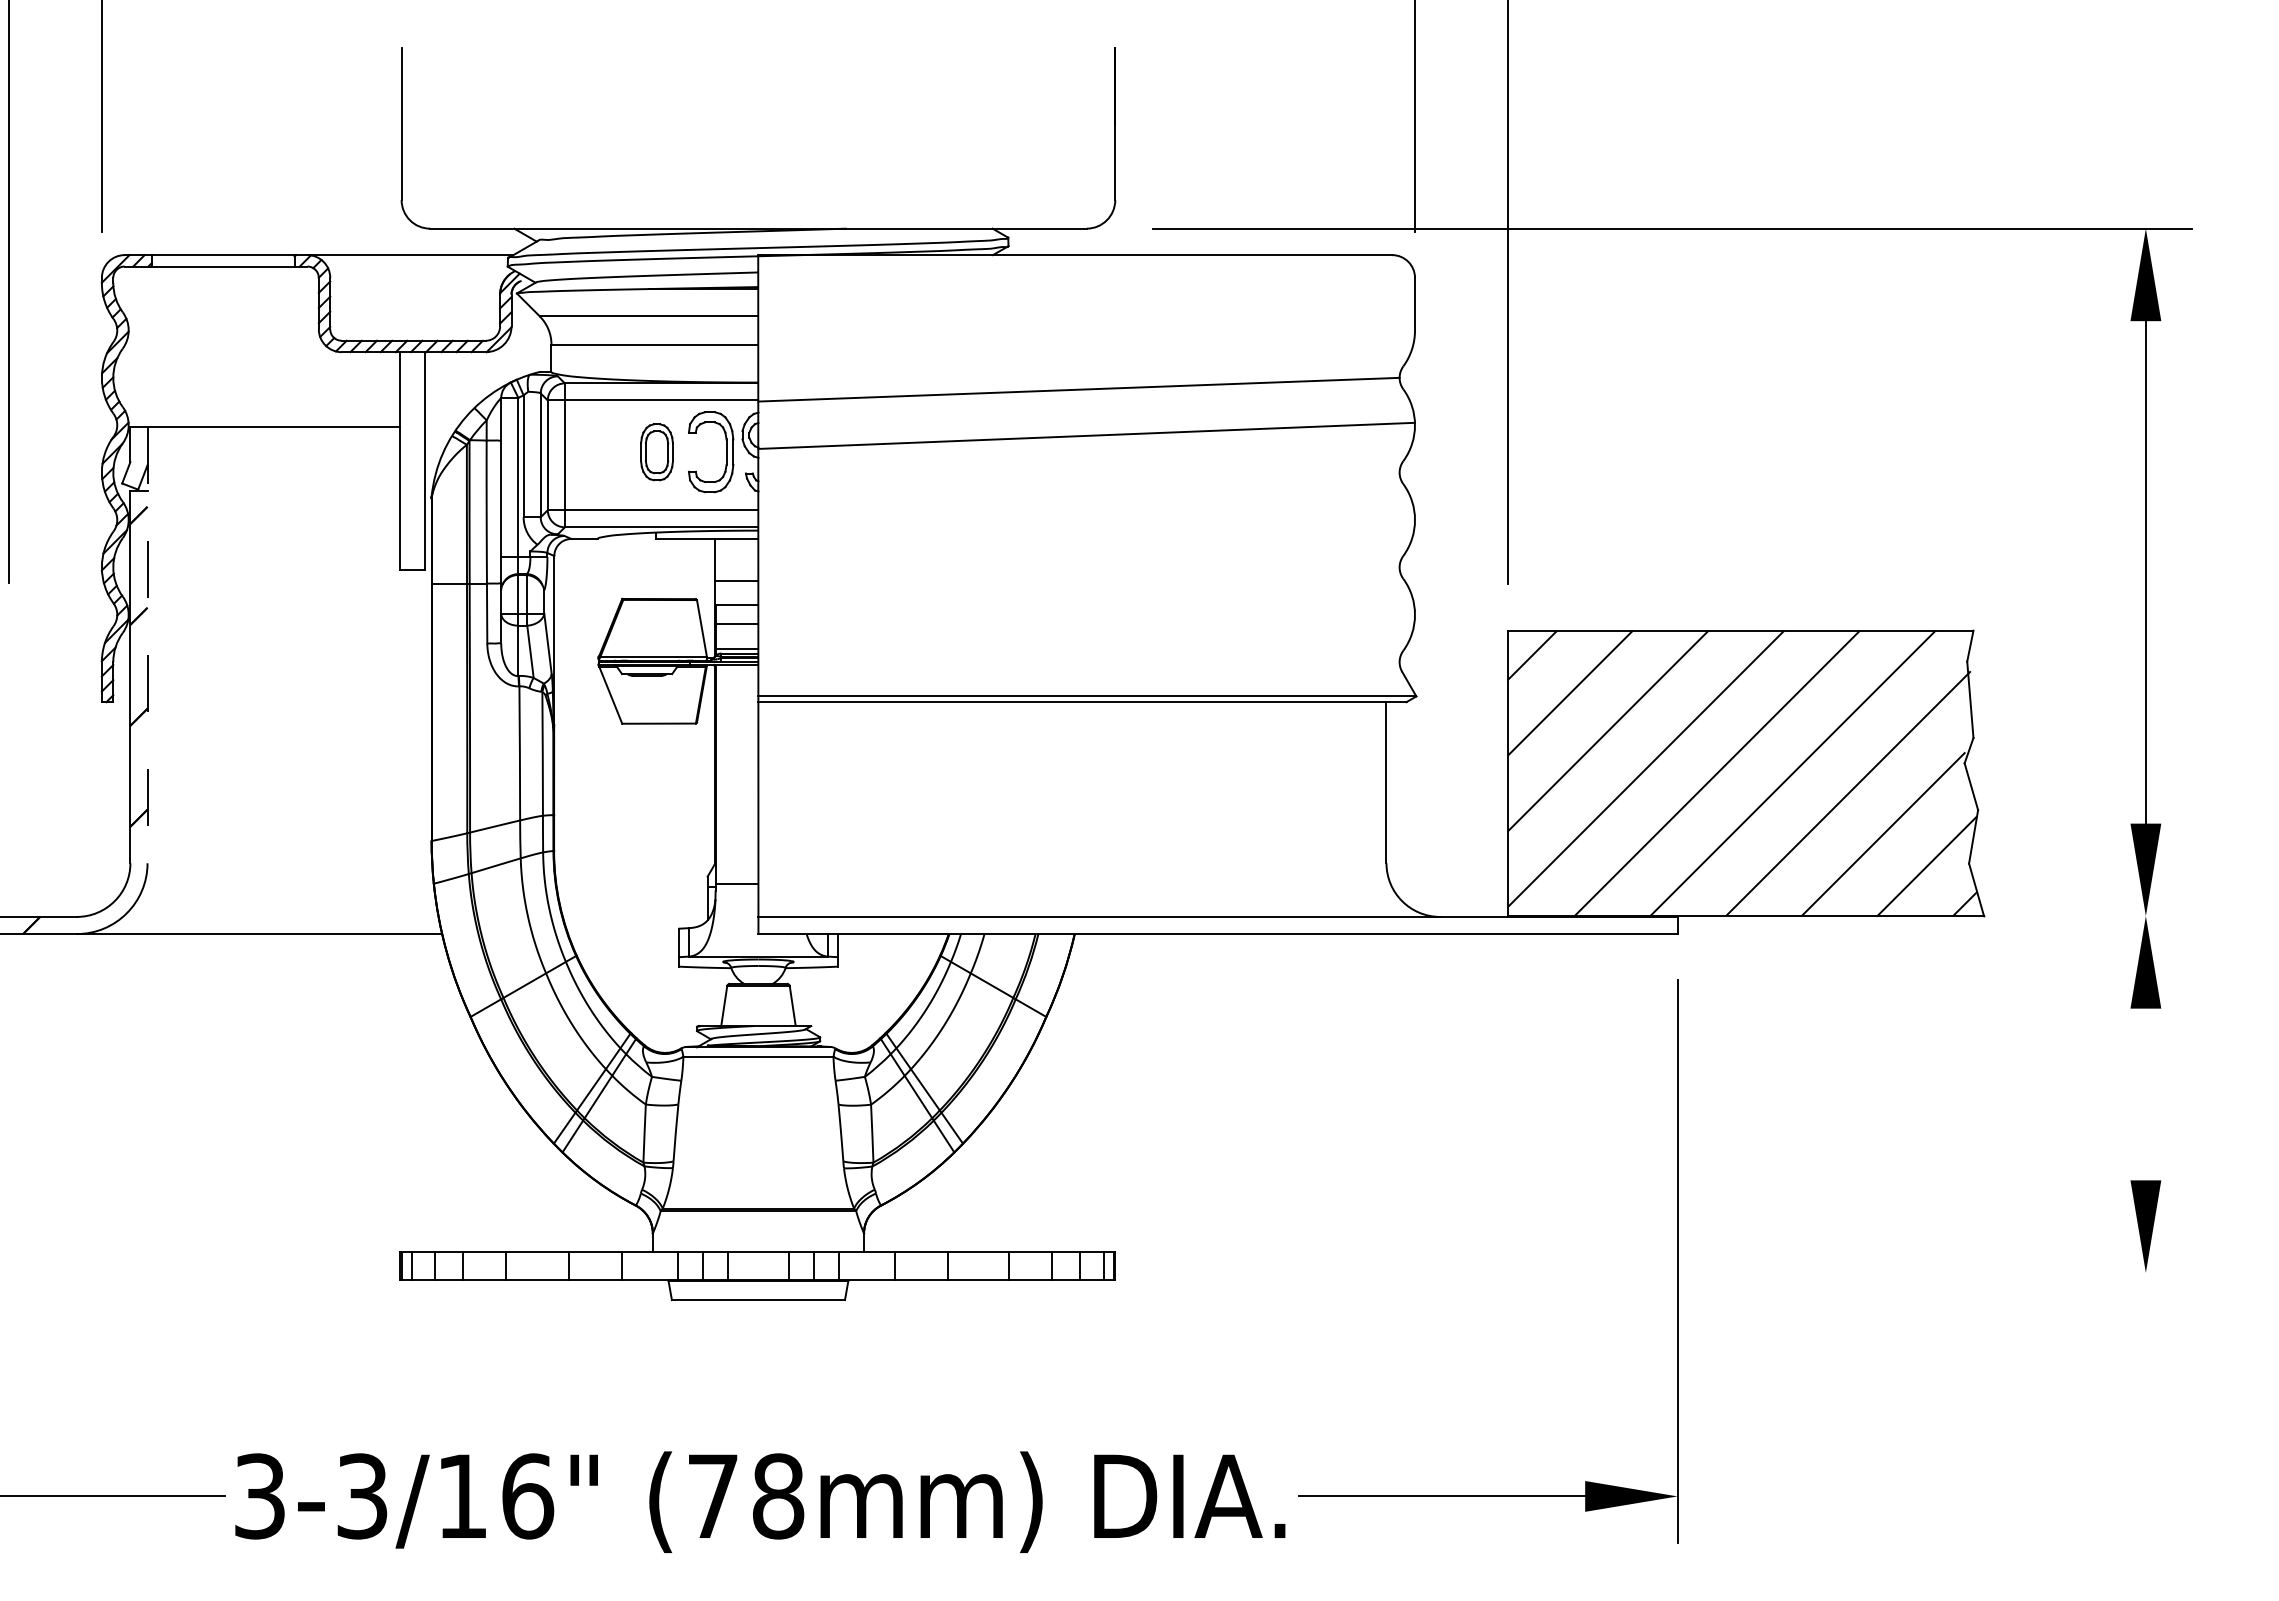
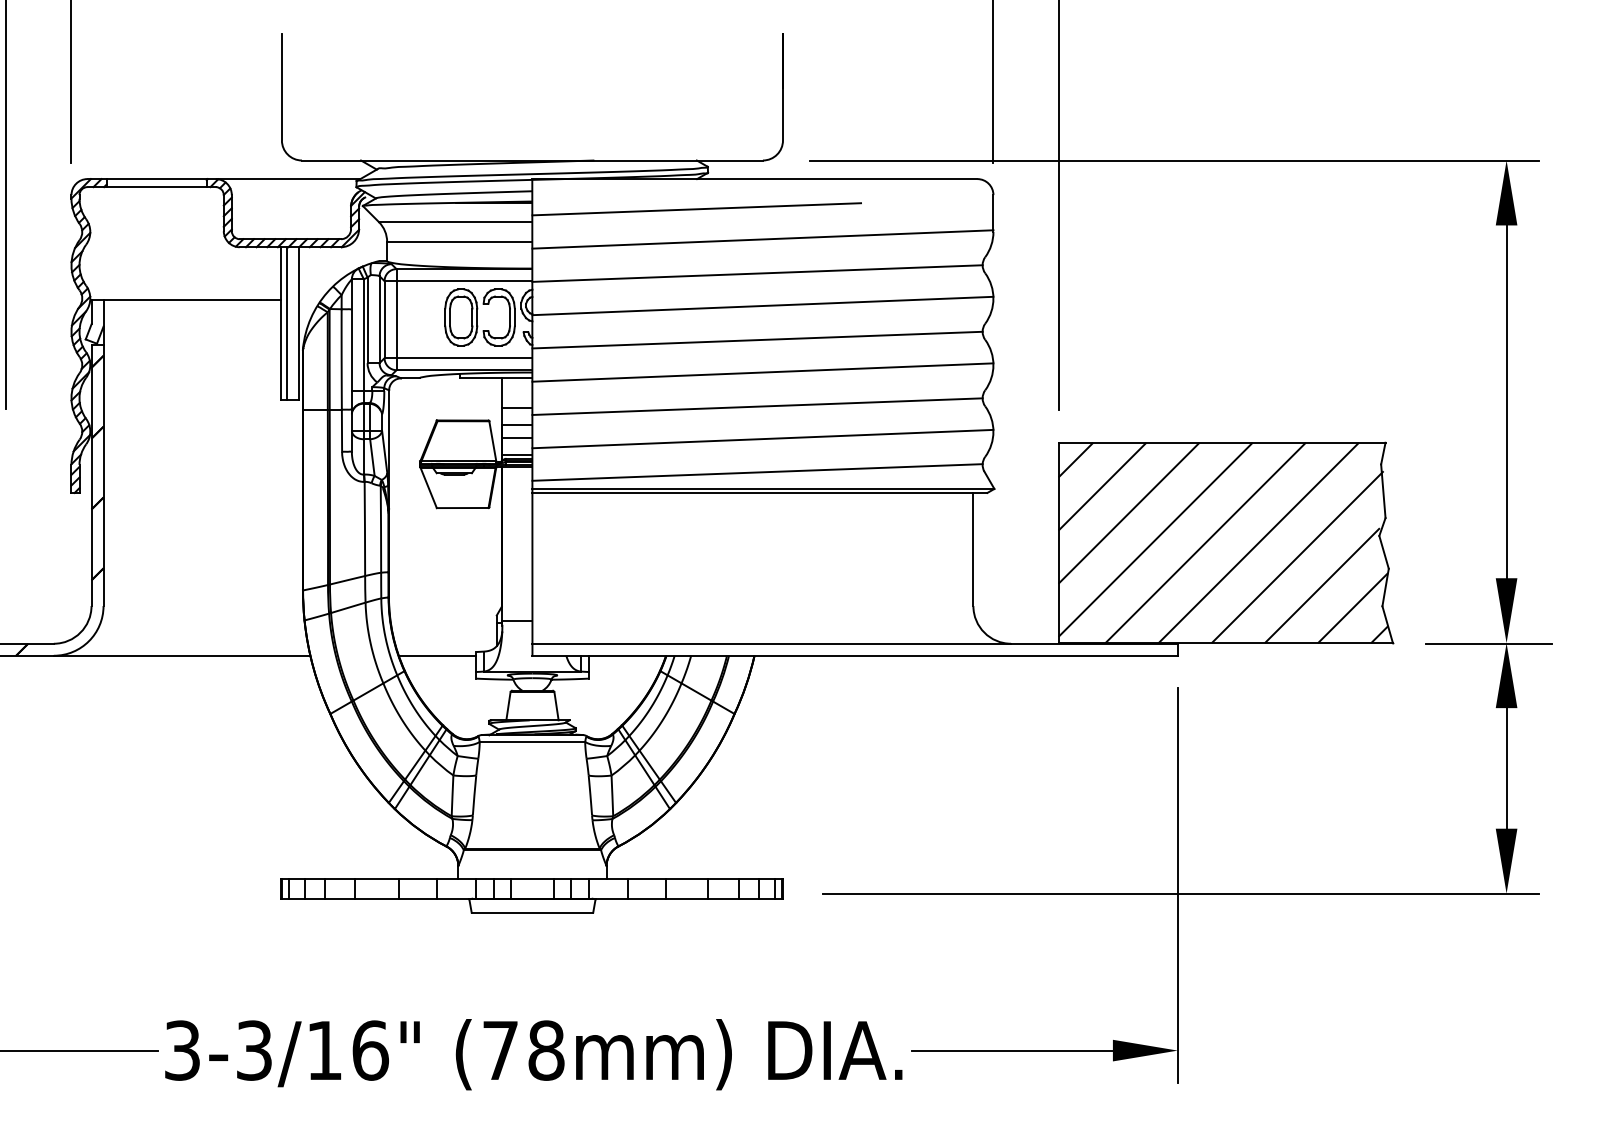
line: (992, 297) -> (696, 208), added
line: (1086, 341) -> (762, 239), added
part: (656, 452) -> (460, 317), size x1.43
line: (408, 461) -> (286, 323), added
line: (1078, 484) -> (757, 340), added
line: (1086, 530) -> (762, 372), added
line: (1078, 579) -> (757, 406), added
line: (1086, 625) -> (762, 439), added
line: (147, 645) -> (103, 453), dashed -> solid
line: (1078, 672) -> (757, 472), added
line: (2120, 916) -> (1488, 643), added
line: (623, 934) -> (437, 656), added
line: (2145, 1094) -> (1506, 768), added
line: (1682, 1272) -> (1181, 893), added

